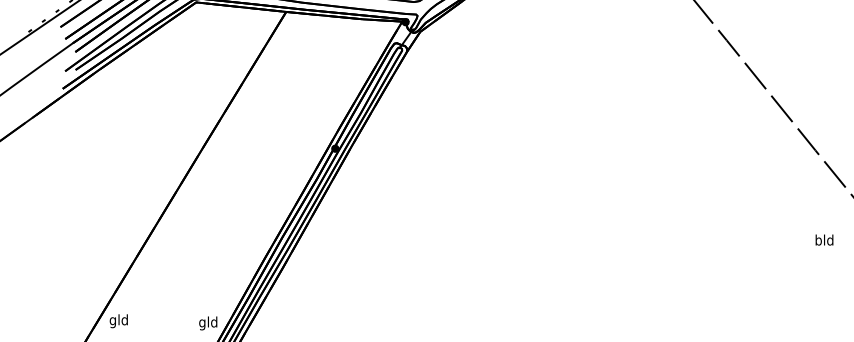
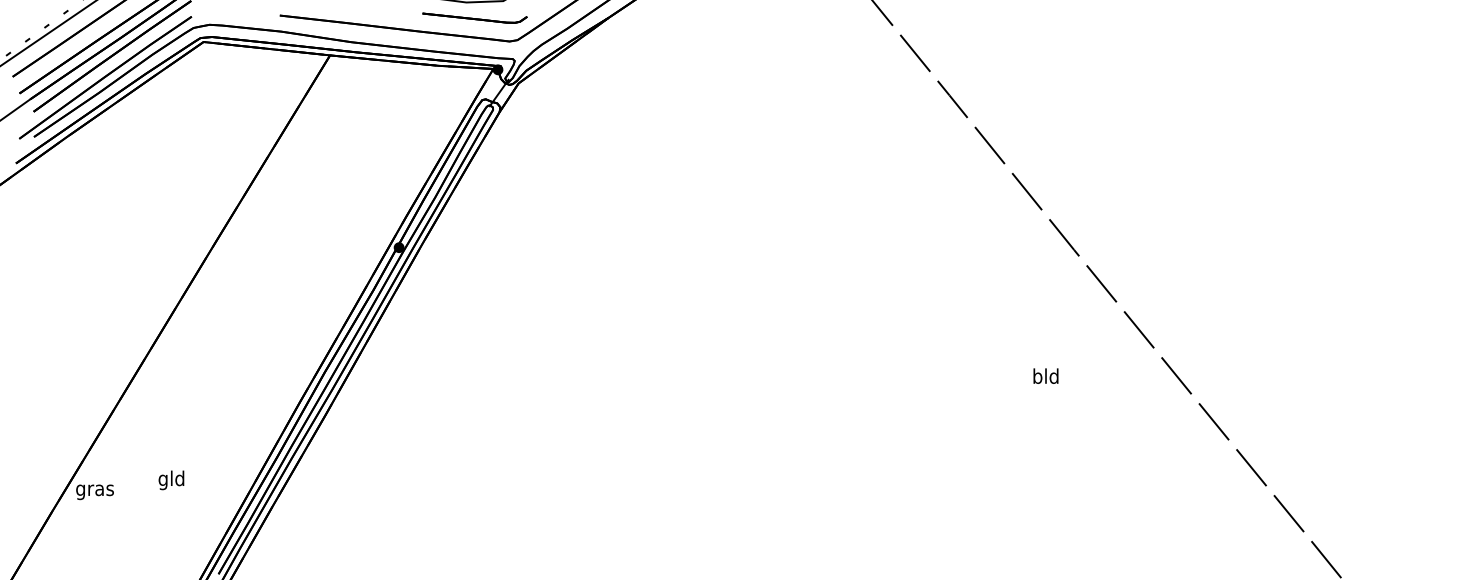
text: (824, 239) -> (1045, 375), moved
text: (118, 321) -> (94, 490), gld -> gras
text: (208, 323) -> (171, 480), moved

